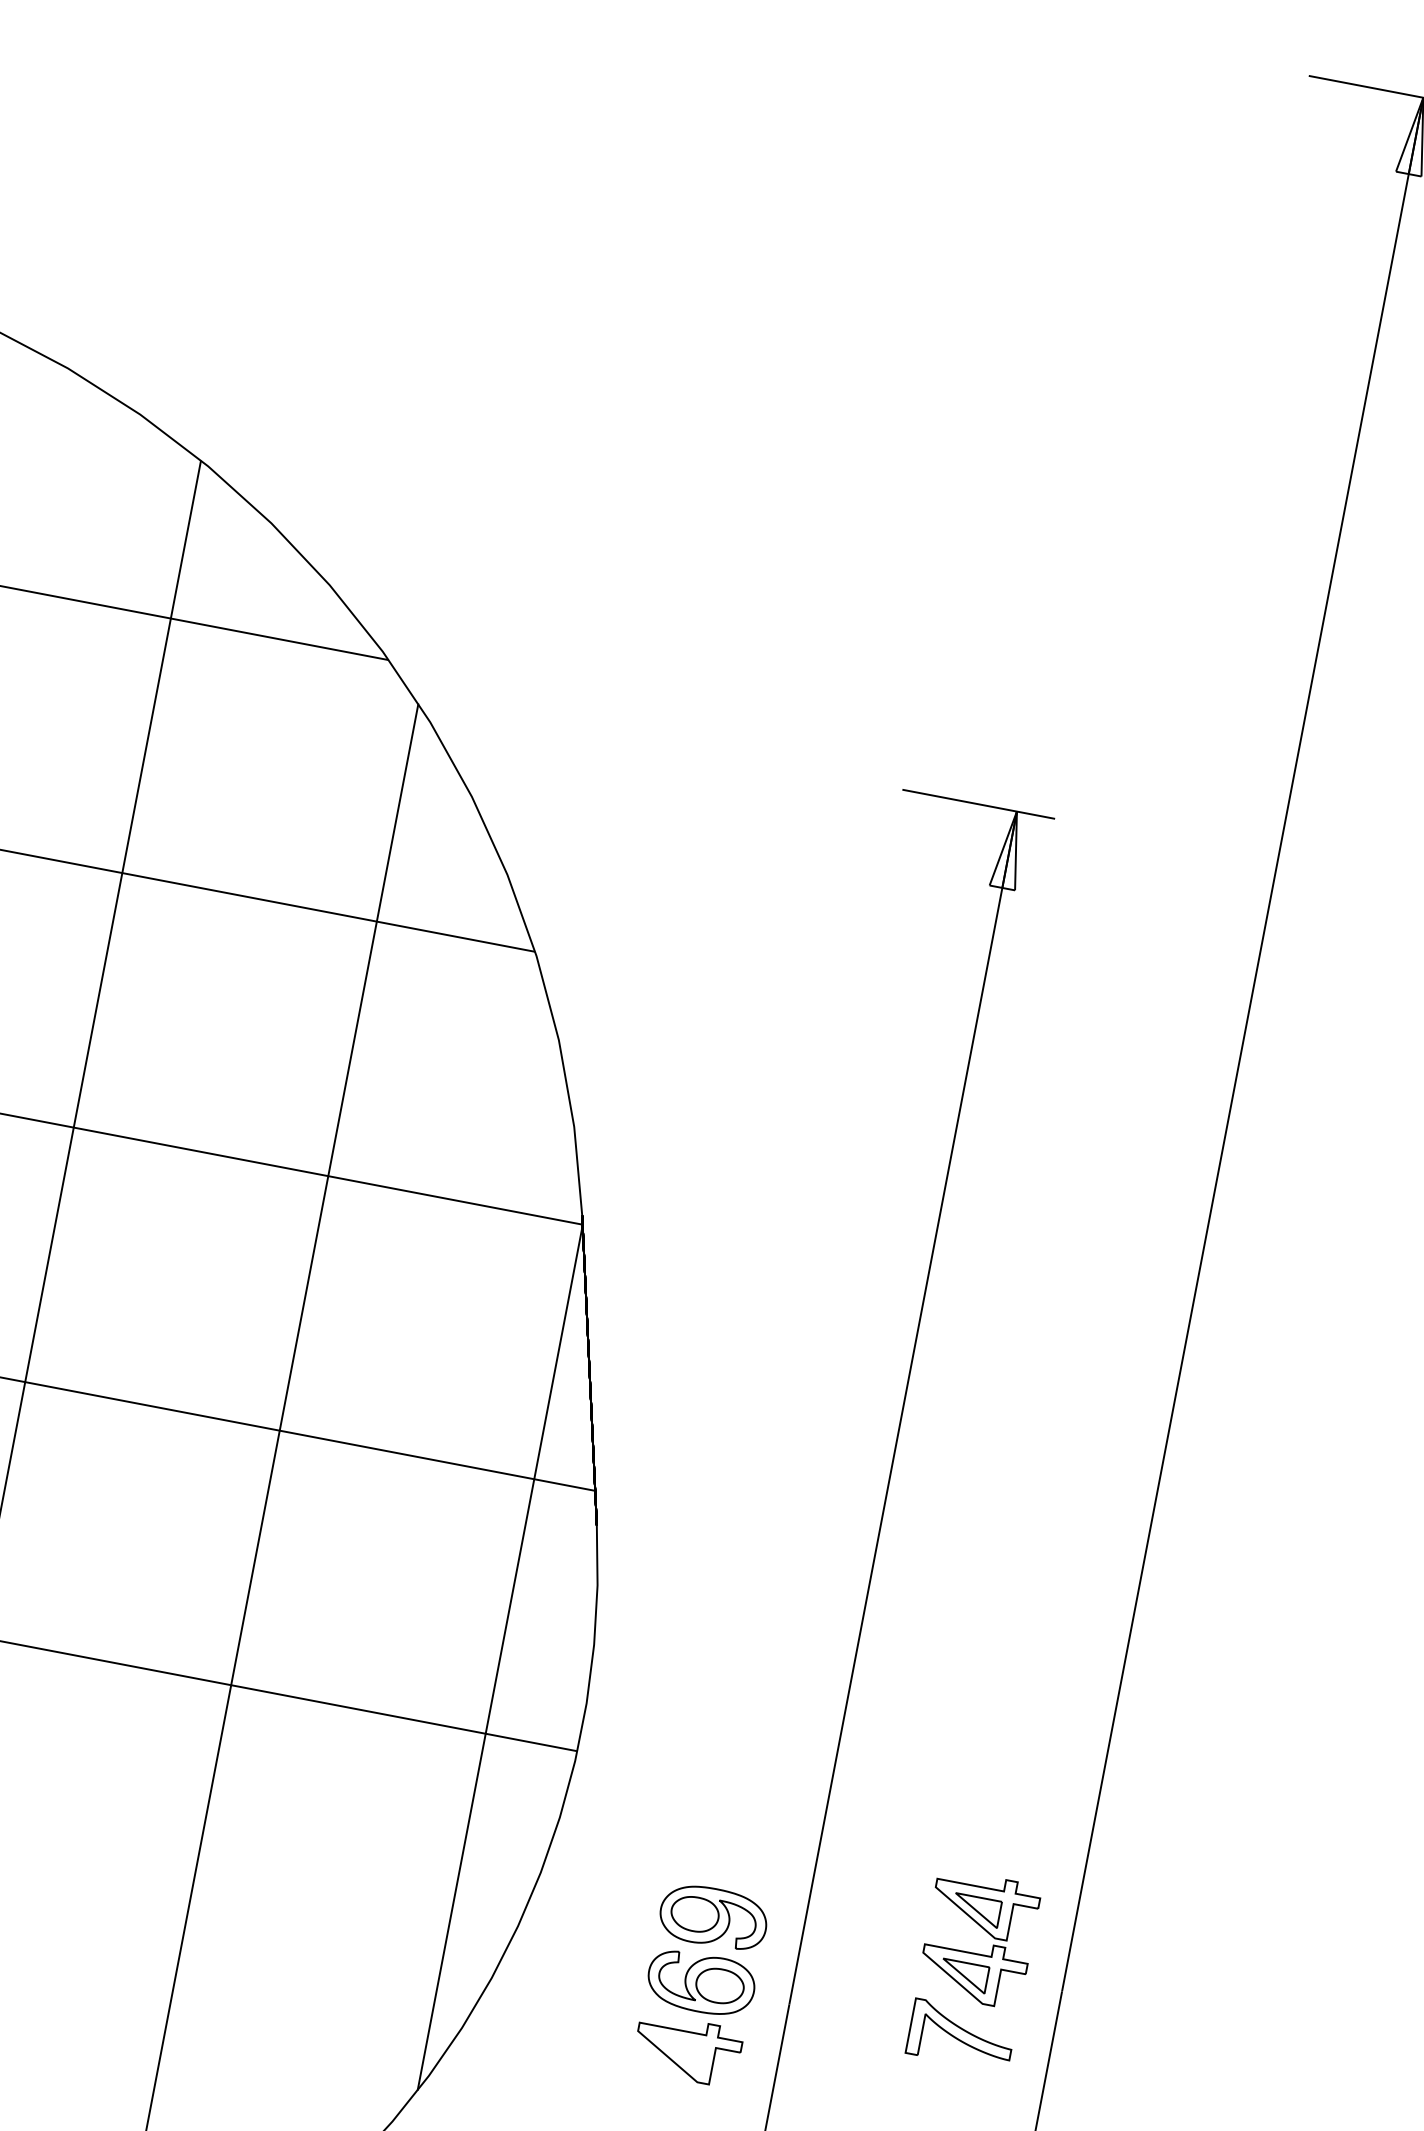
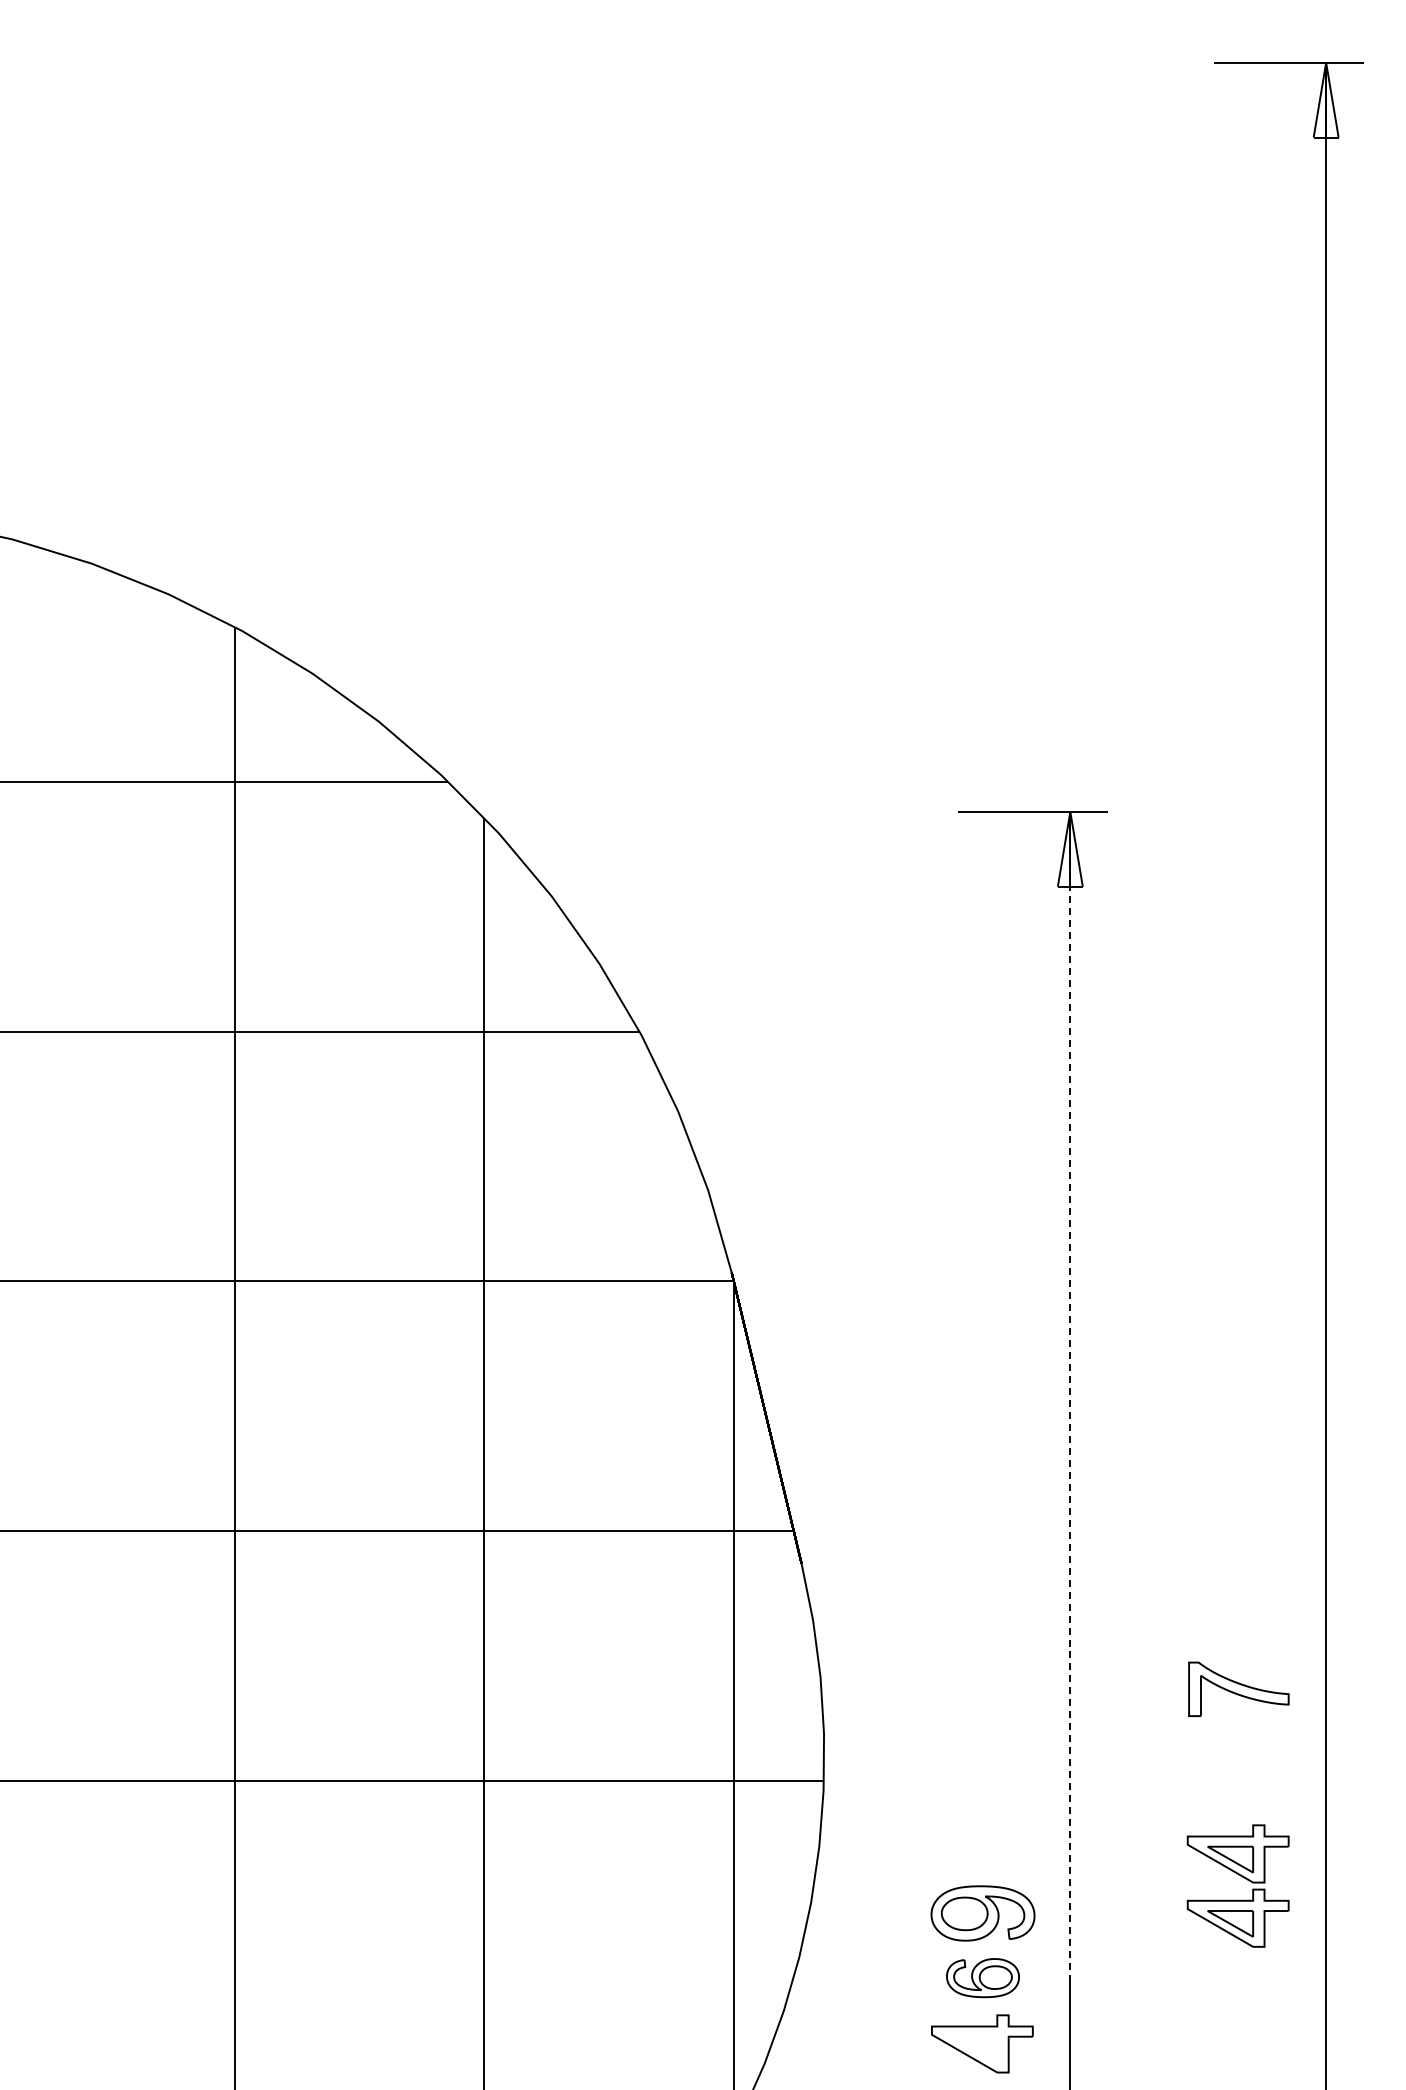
line: (903, 1408) -> (1070, 1397), solid -> dashed
part: (700, 1982) -> (982, 1977), size x0.7
part: (961, 2034) -> (1238, 1688), moved

